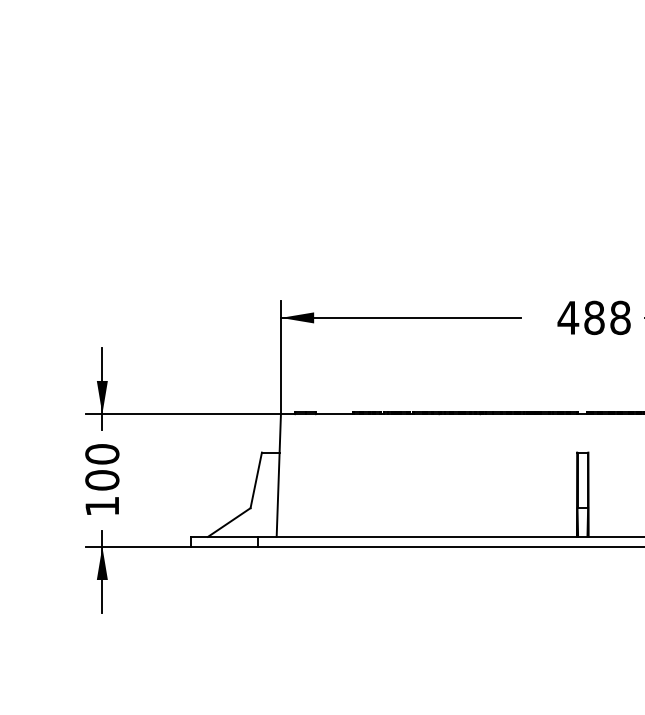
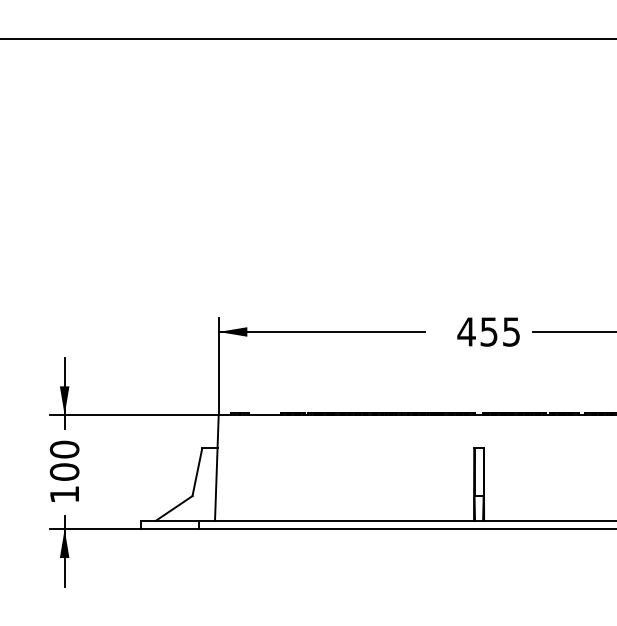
text: (607, 317) -> (500, 331), 488 -> 455

